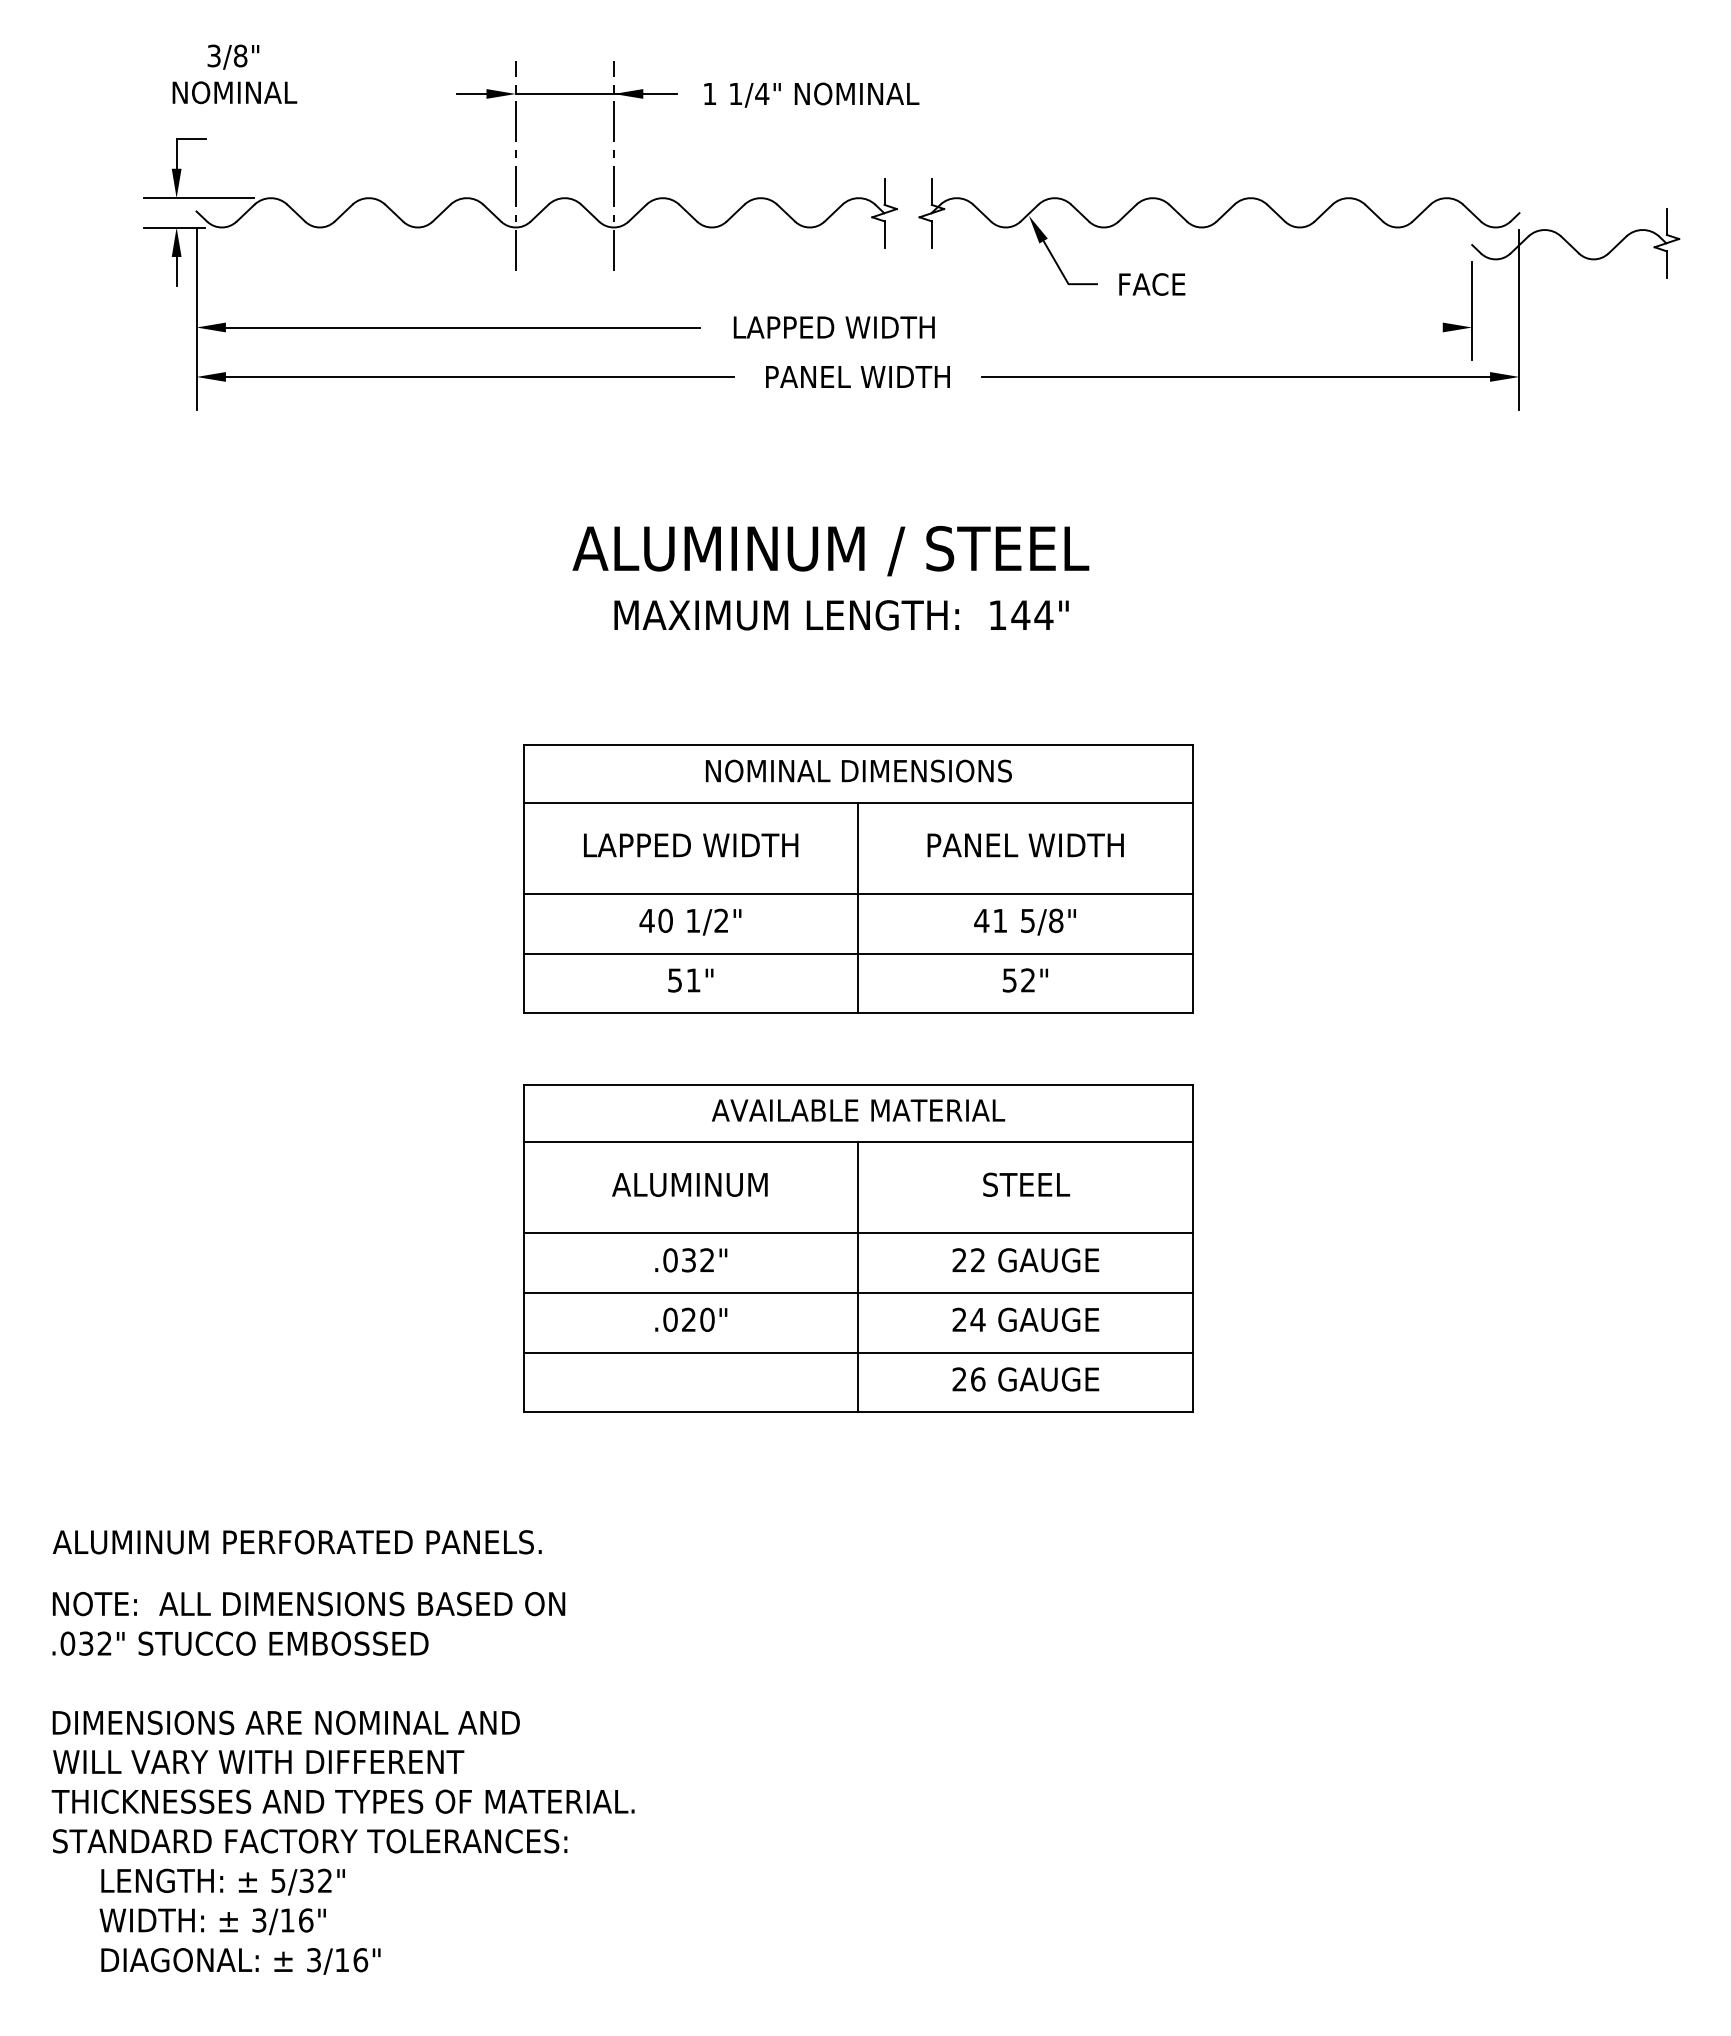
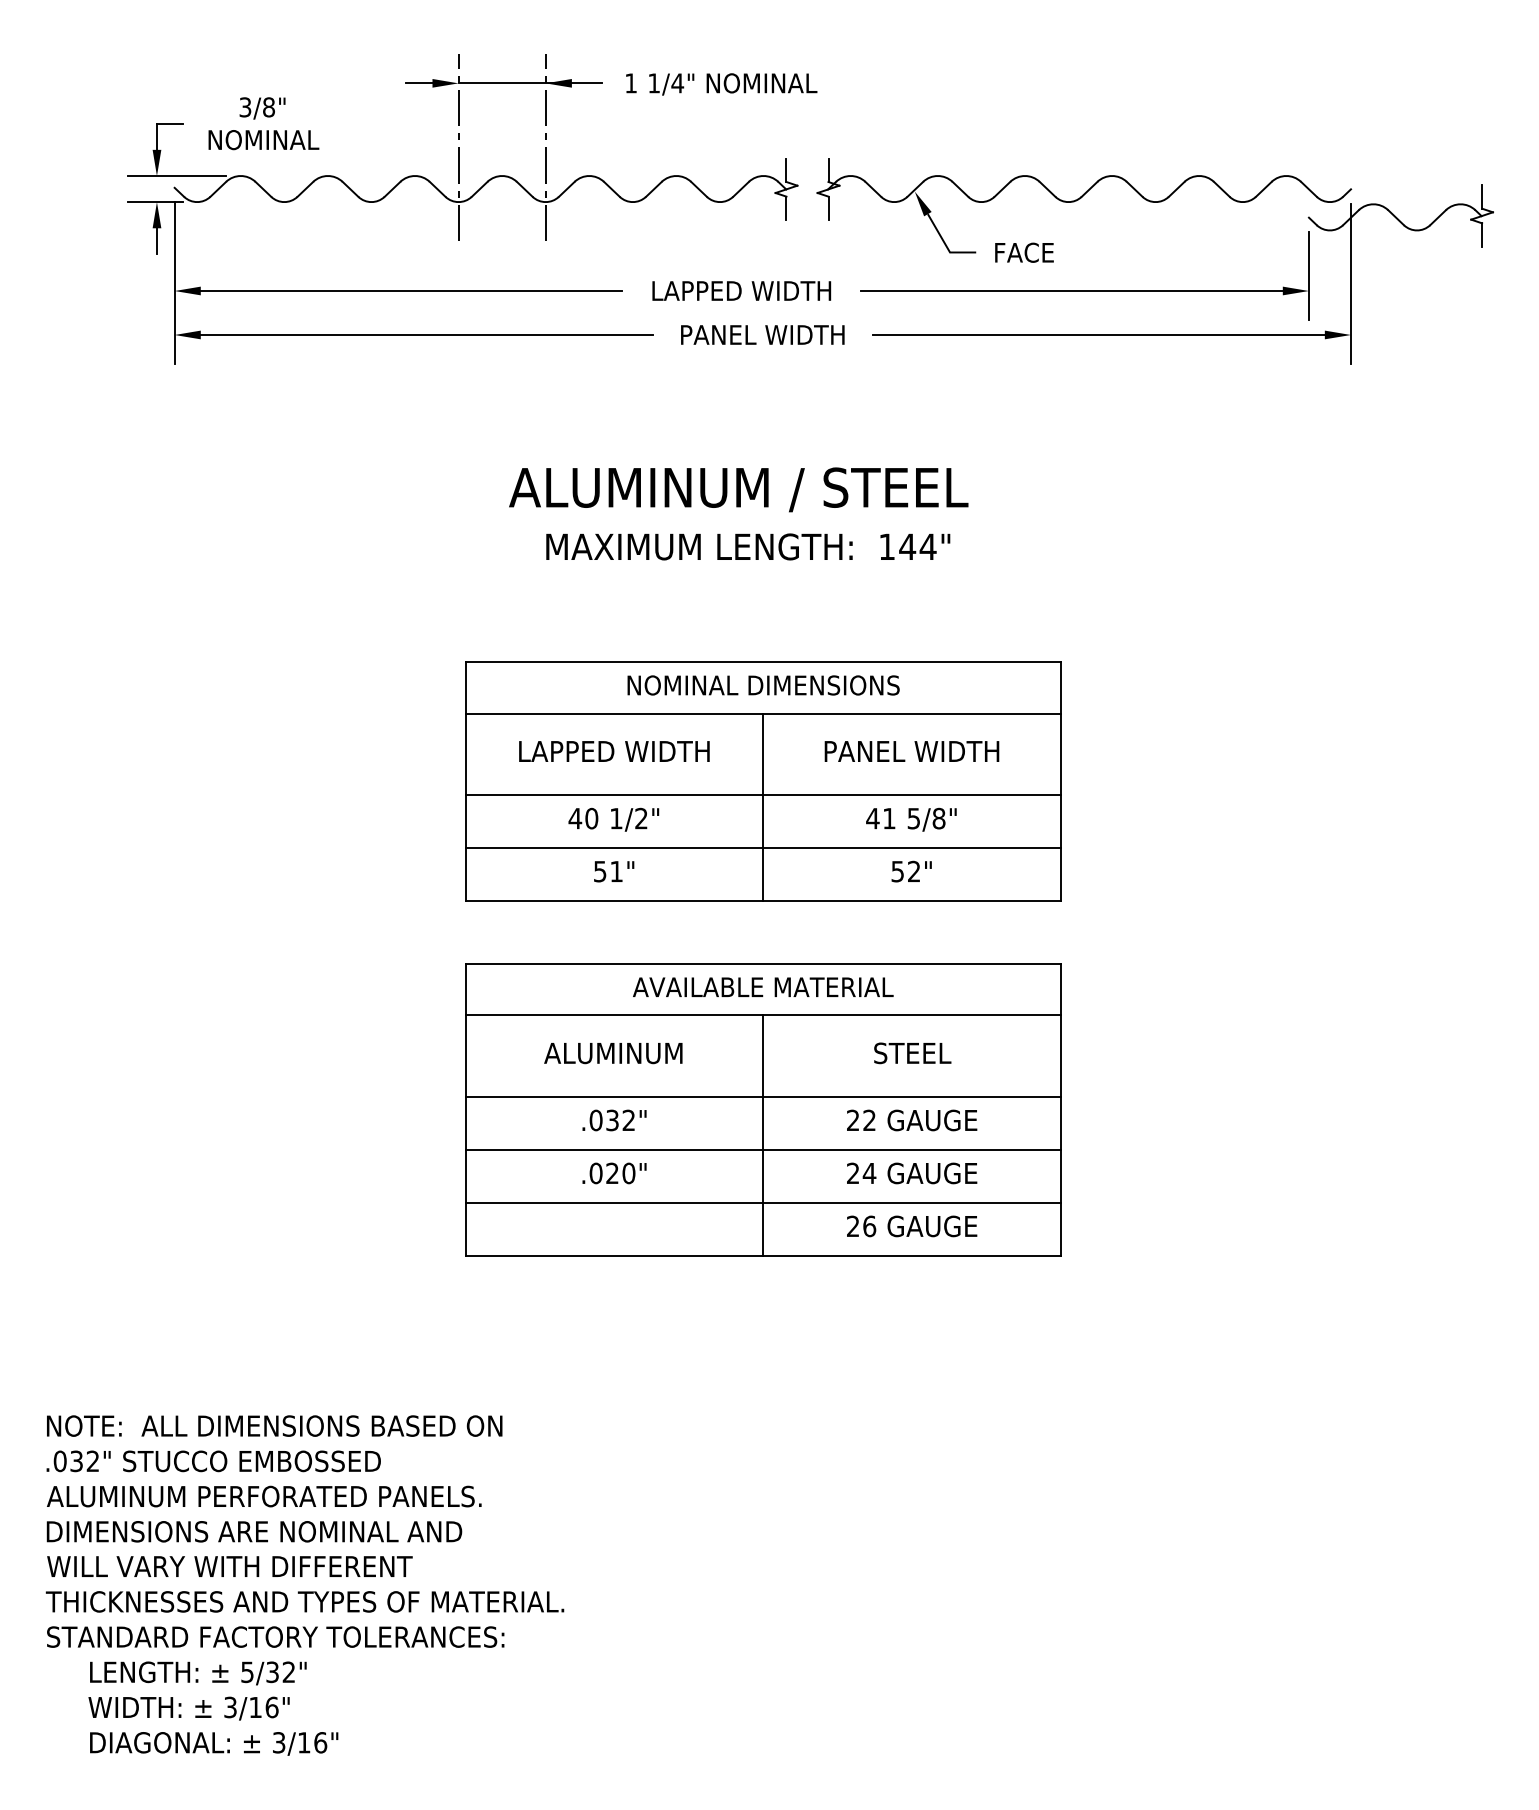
text: (234, 74) -> (263, 123), moved
line: (1205, 327) -> (1071, 291), added
text: (296, 1542) -> (263, 1496), moved

